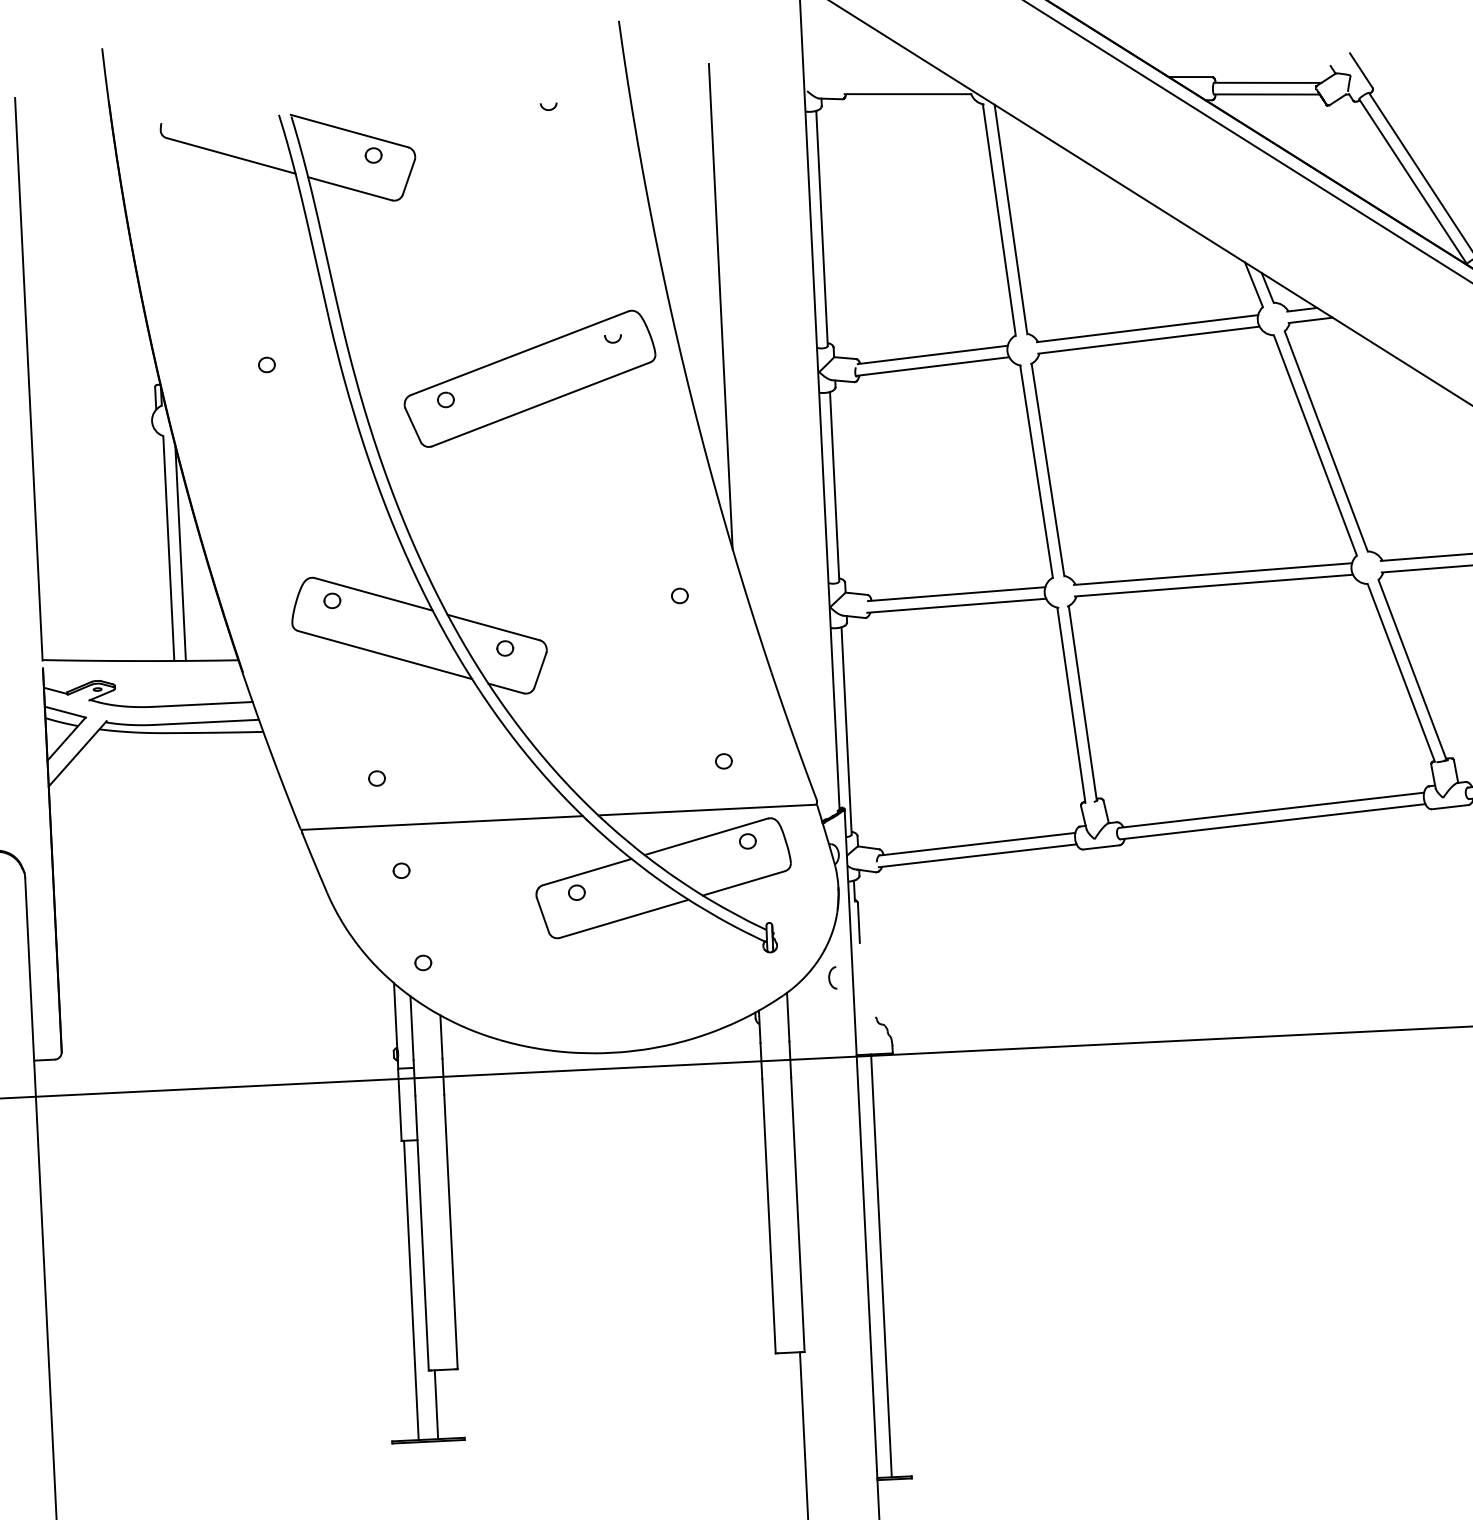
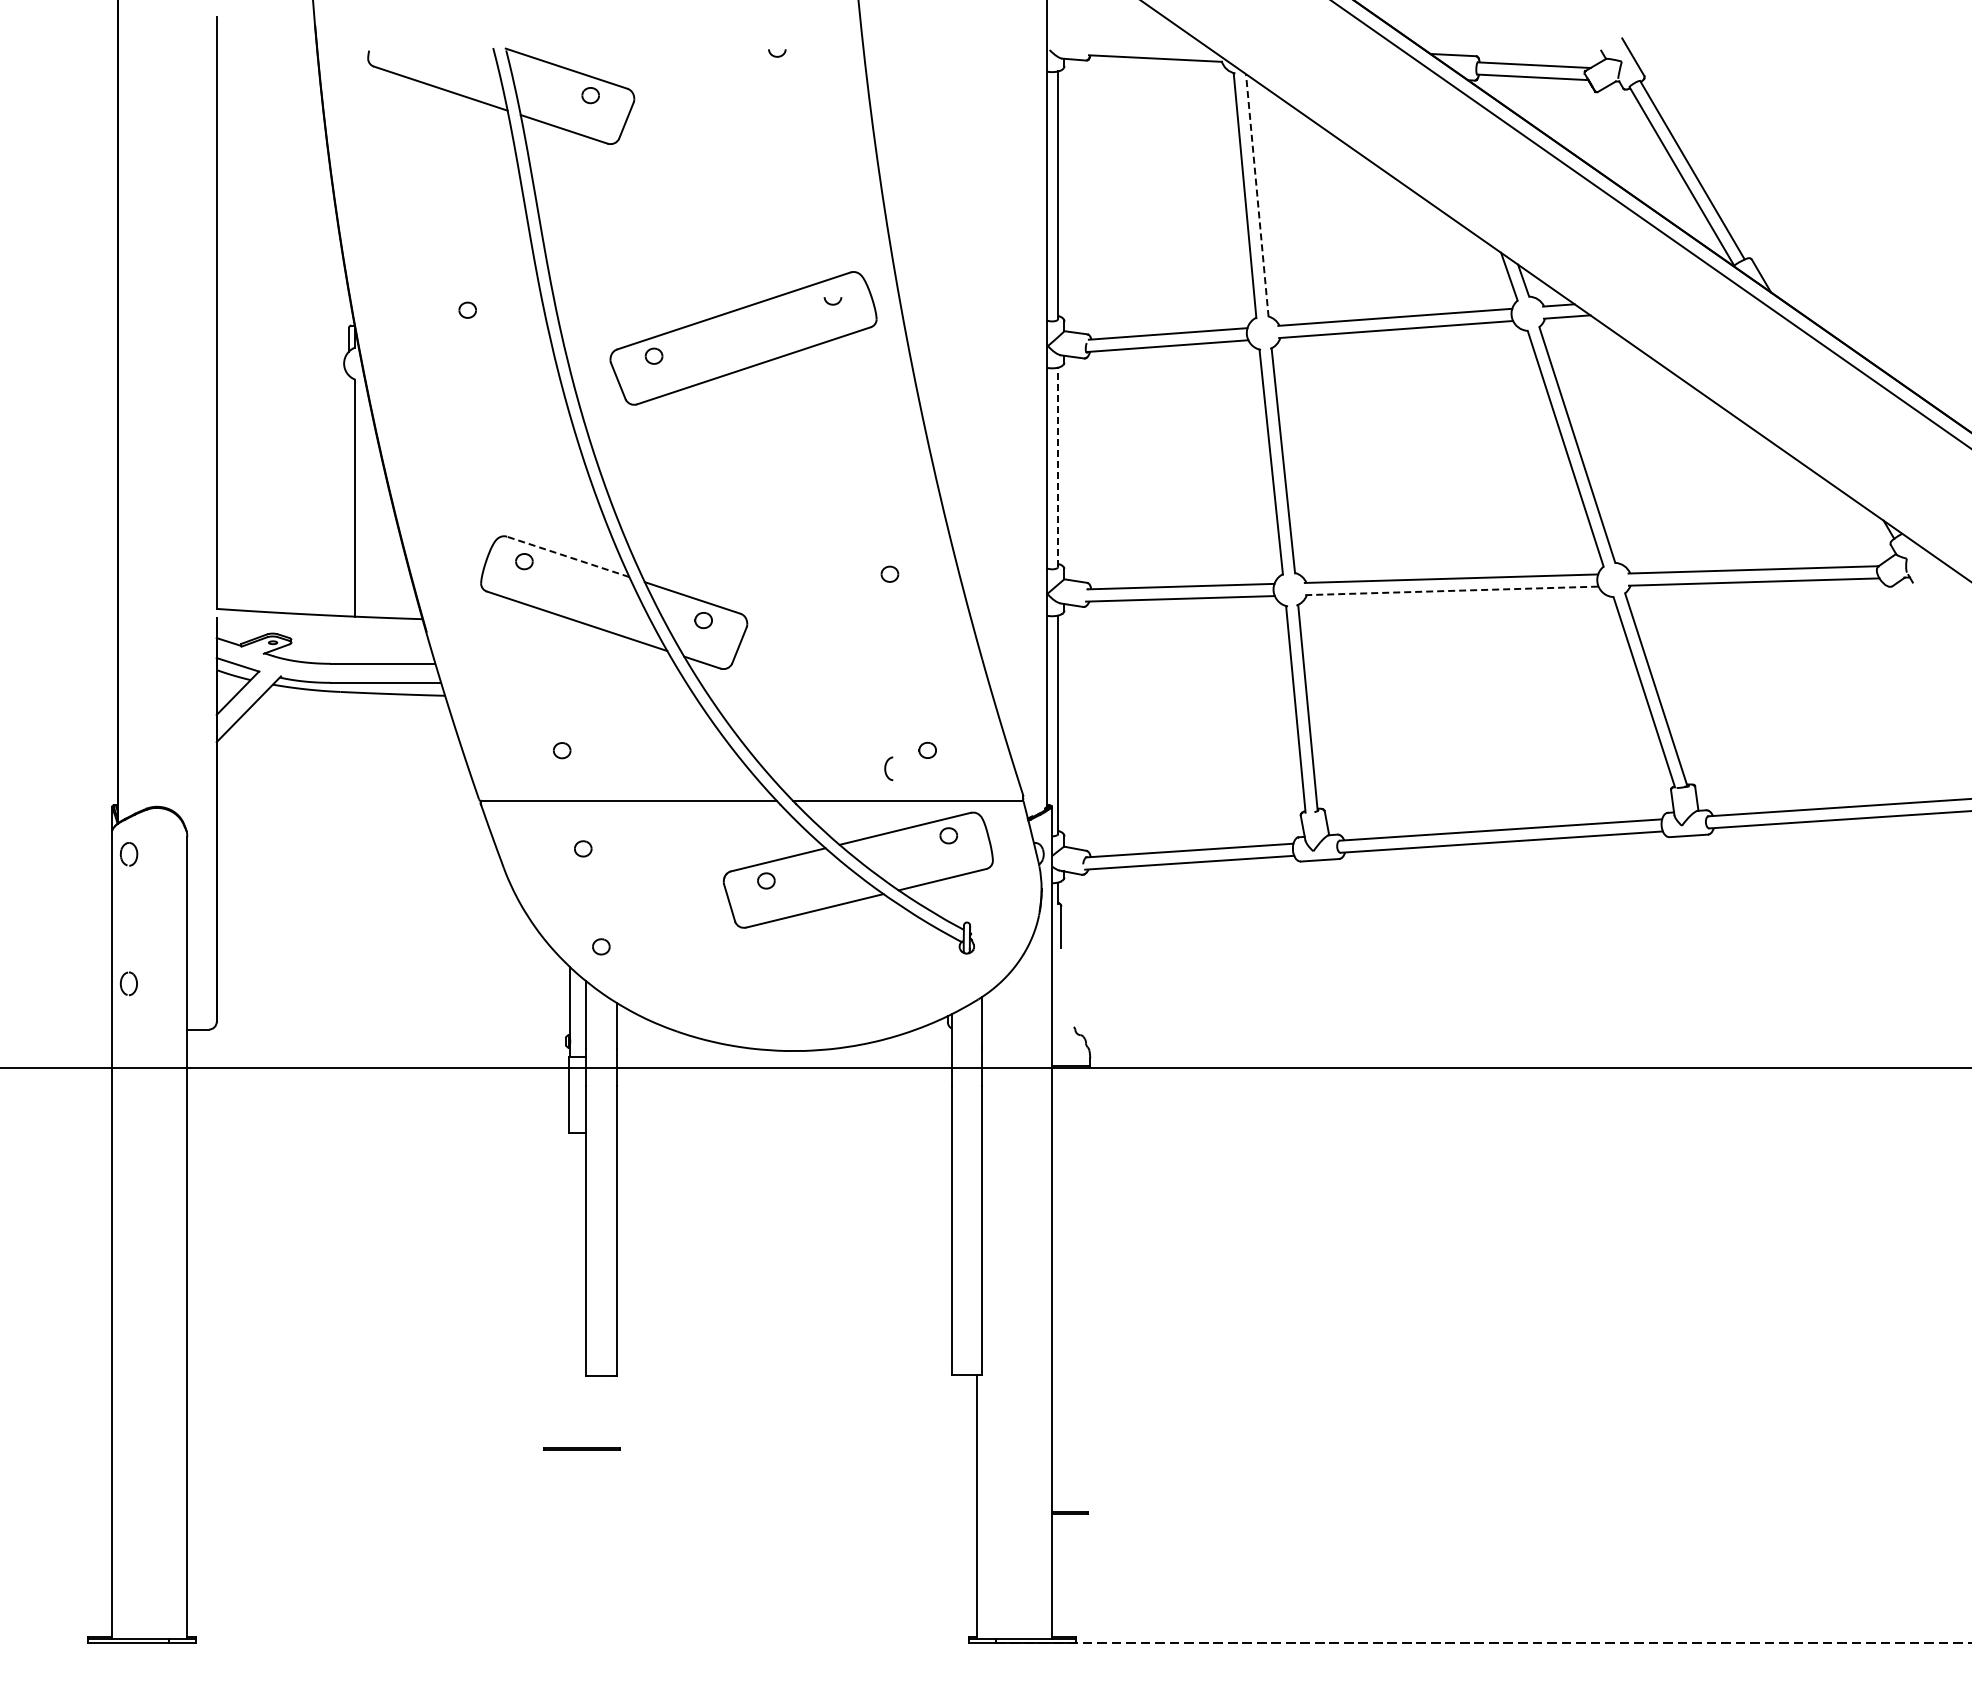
line: (1011, 219) -> (1257, 195), solid -> dashed
line: (720, 305) -> (947, 271), removed
line: (834, 486) -> (1058, 467), solid -> dashed
line: (180, 553) -> (367, 504), removed
line: (1213, 585) -> (1451, 590), solid -> dashed
line: (373, 594) -> (567, 556), solid -> dashed
curve: (830, 977) -> (886, 768), moved
line: (881, 1265) -> (1067, 1288), removed
line: (411, 1290) -> (572, 1290), removed
line: (436, 1404) -> (592, 1411), removed

